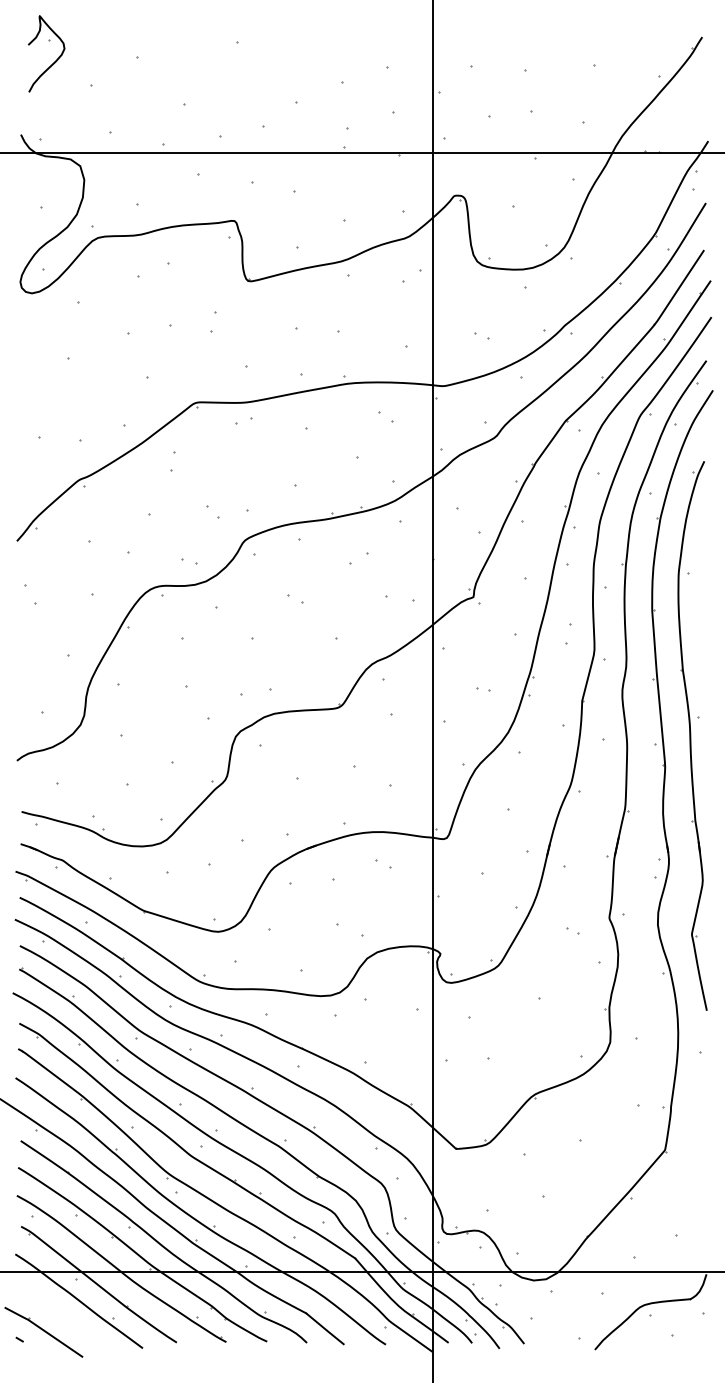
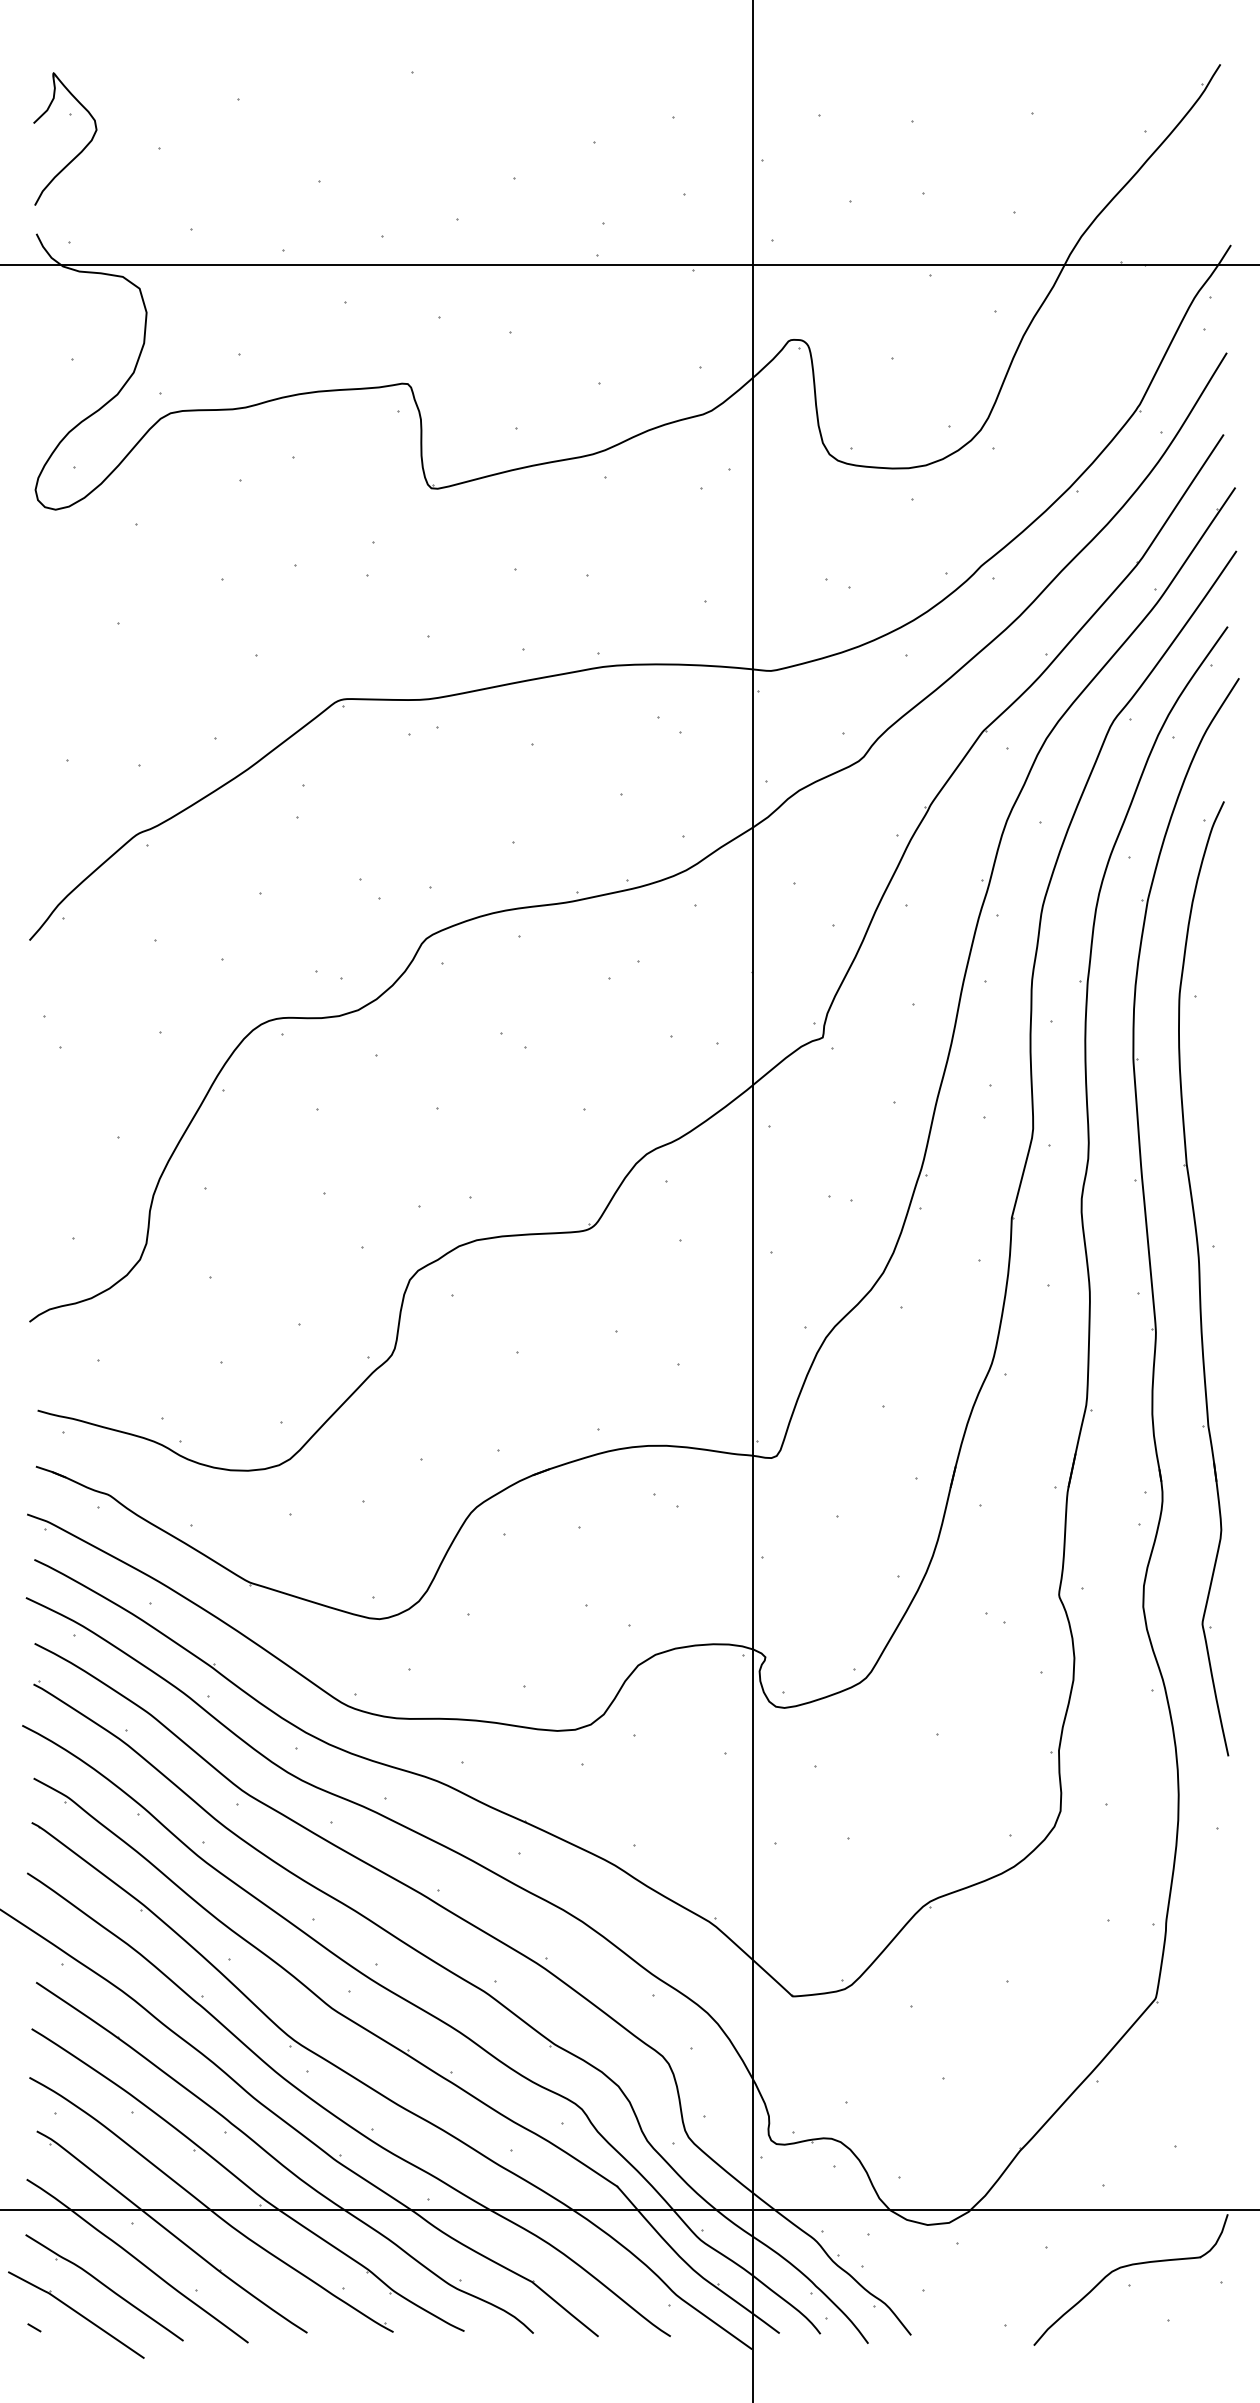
part: (54, 61) -> (79, 151), moved
part: (59, 1316) -> (103, 2287), added

